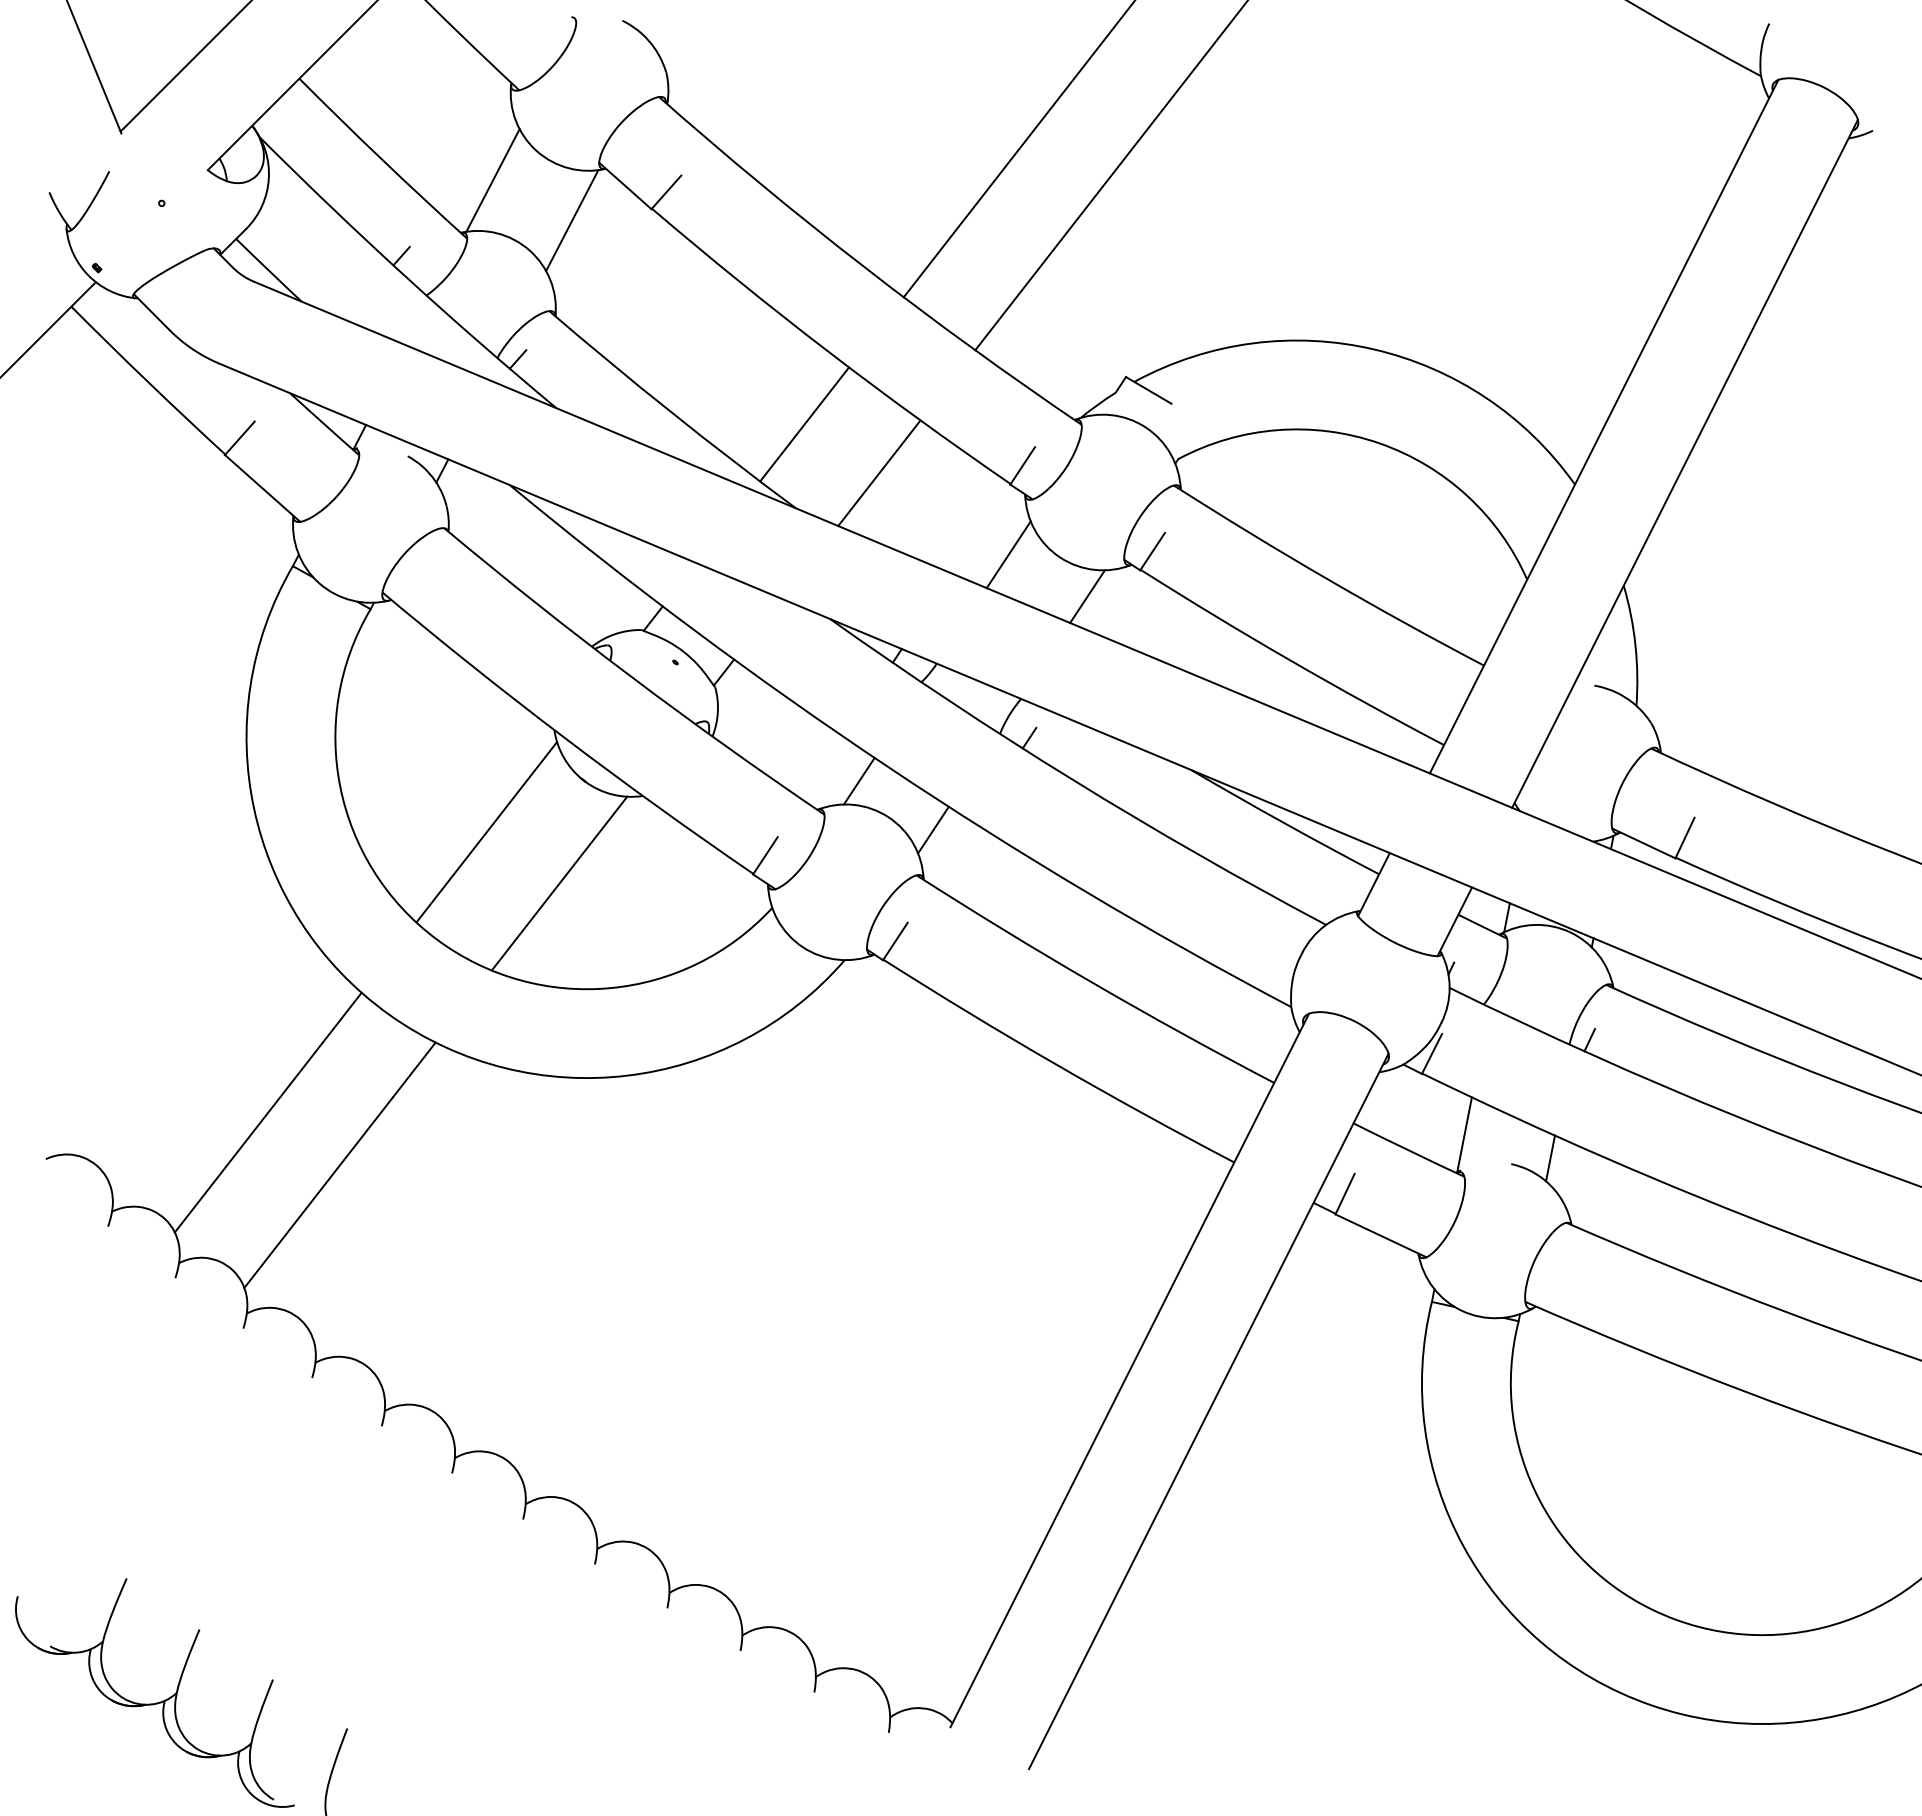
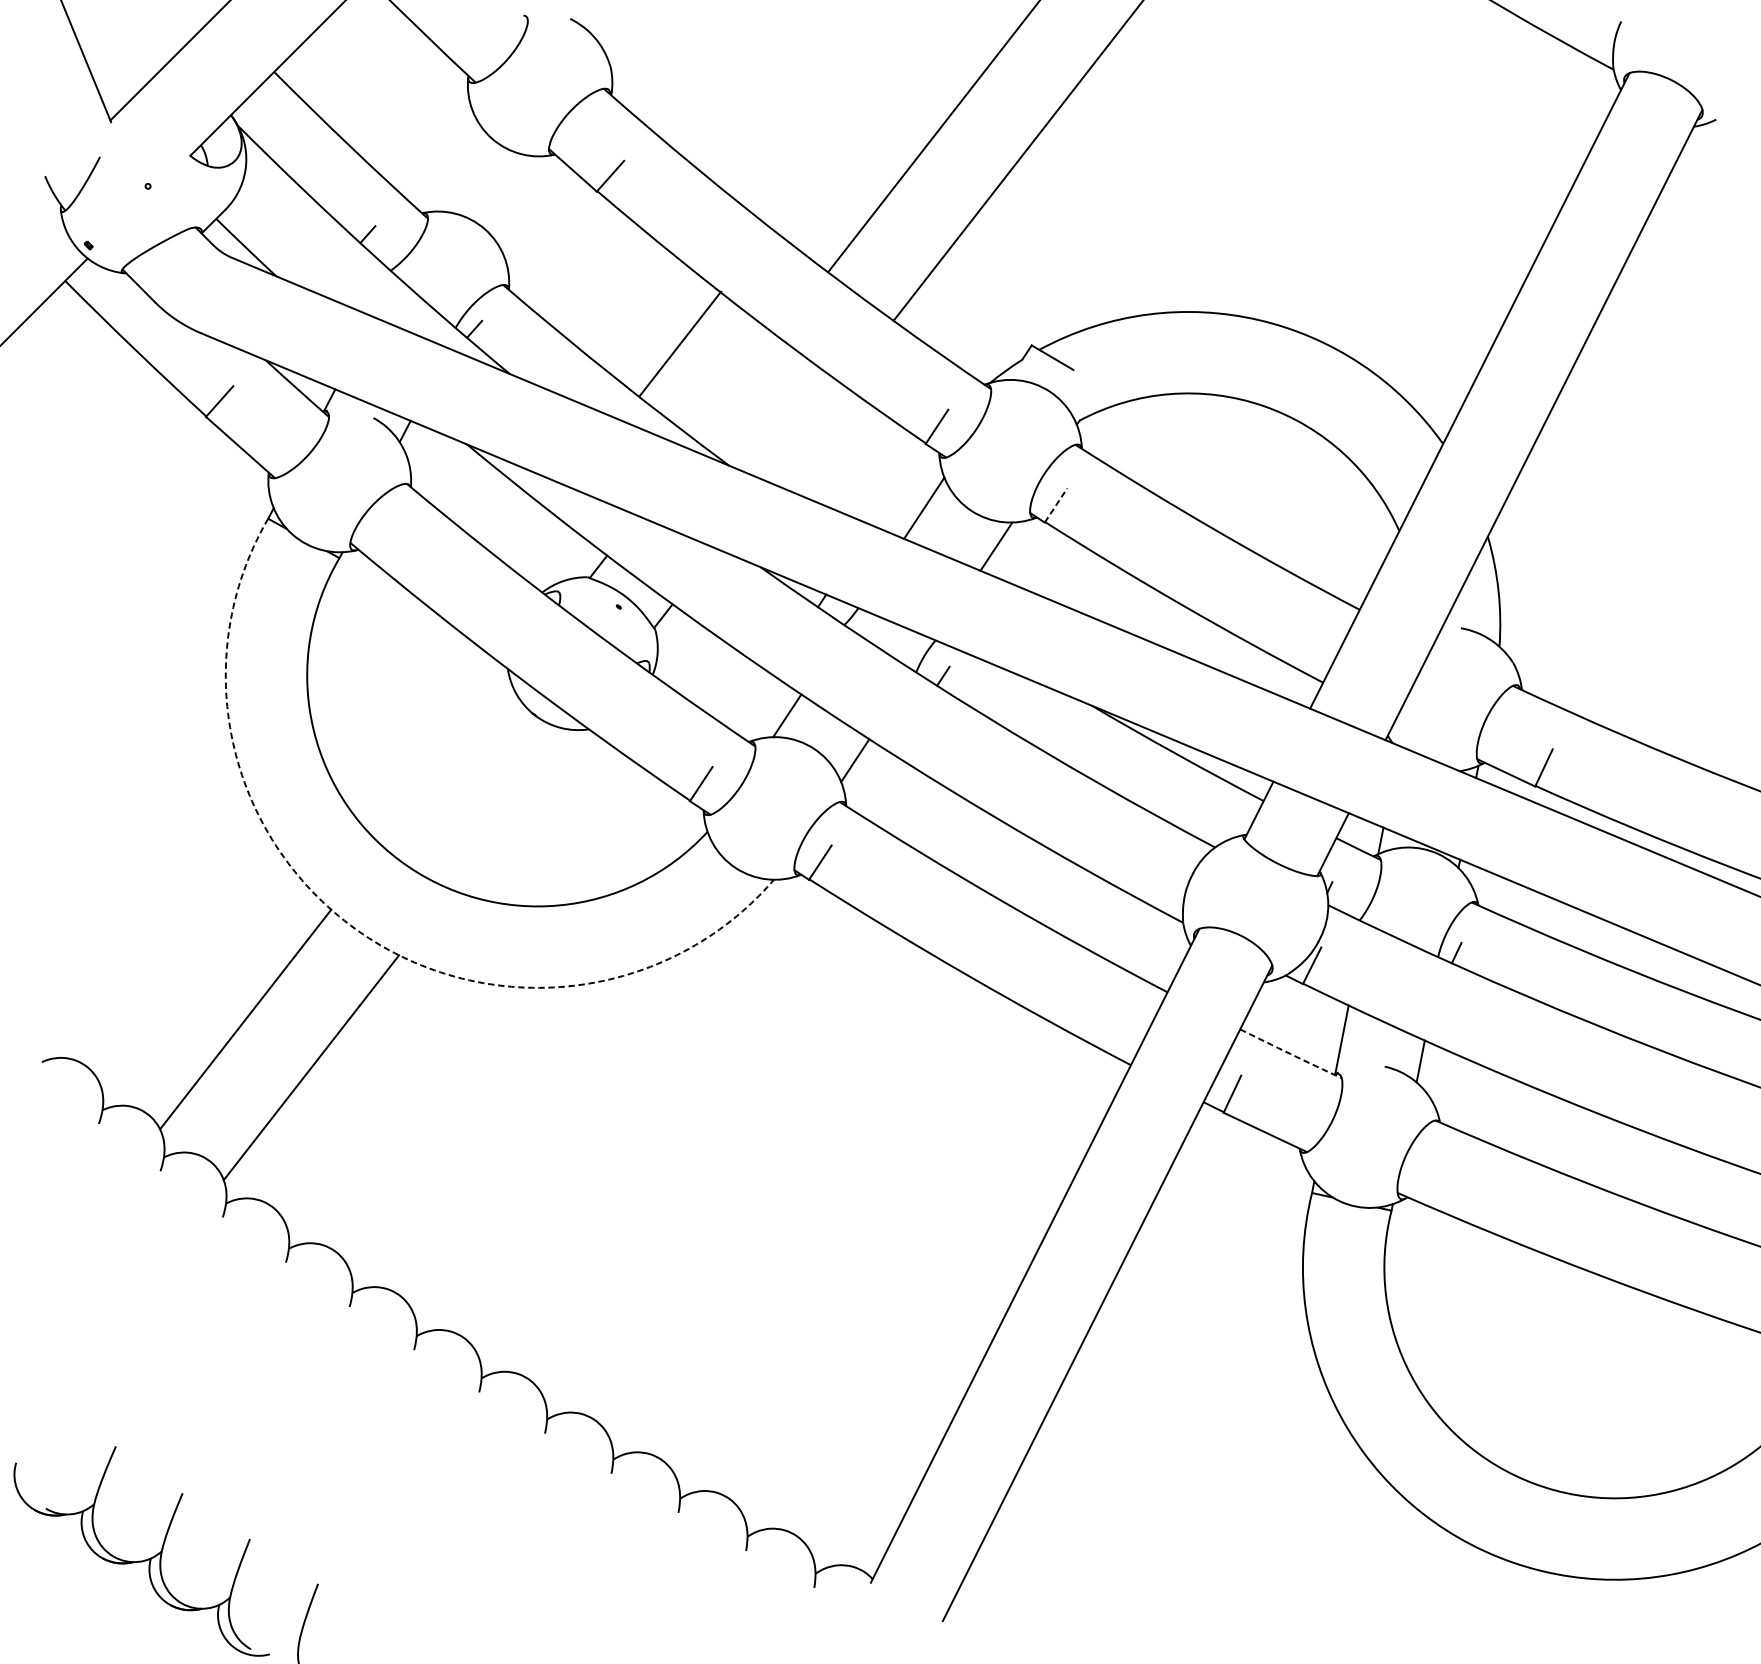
line: (492, 180) -> (451, 165), removed
line: (572, 220) -> (524, 201), removed
line: (804, 424) -> (680, 344), moved
line: (879, 473) -> (805, 433), removed
line: (1152, 551) -> (1055, 505), solid -> dashed
line: (486, 832) -> (445, 762), removed
line: (559, 883) -> (512, 809), removed
arc: (389, 1014) -> (356, 929), solid -> dashed
arc: (1408, 1150) -> (1290, 1054), solid -> dashed

